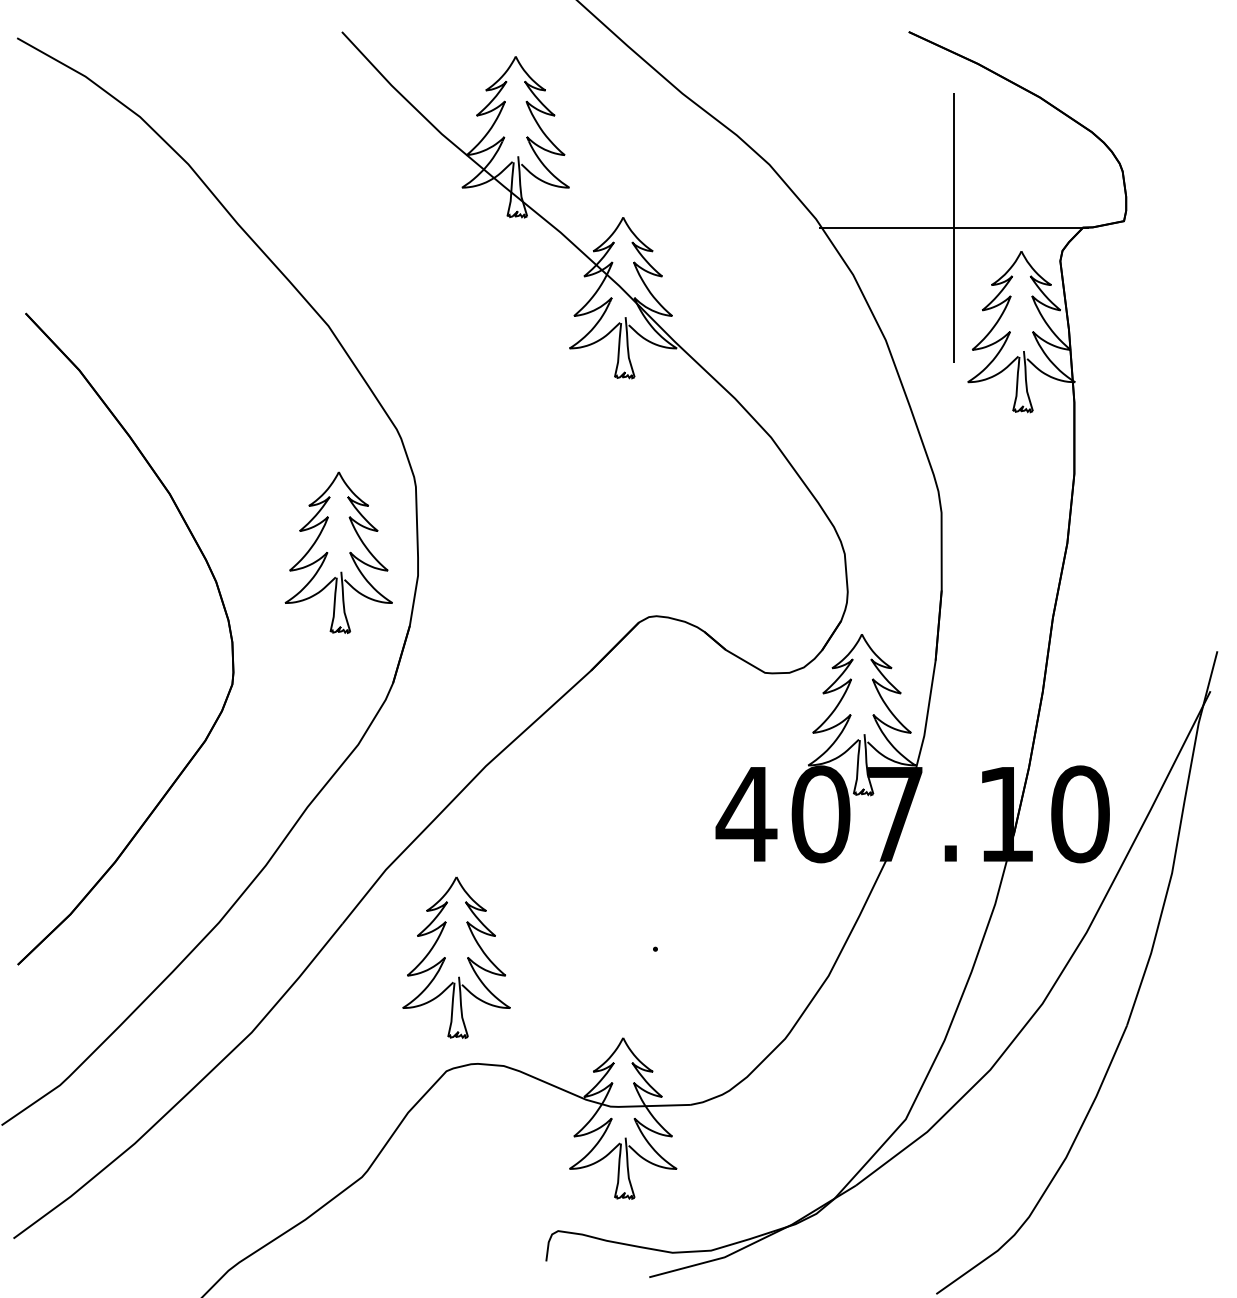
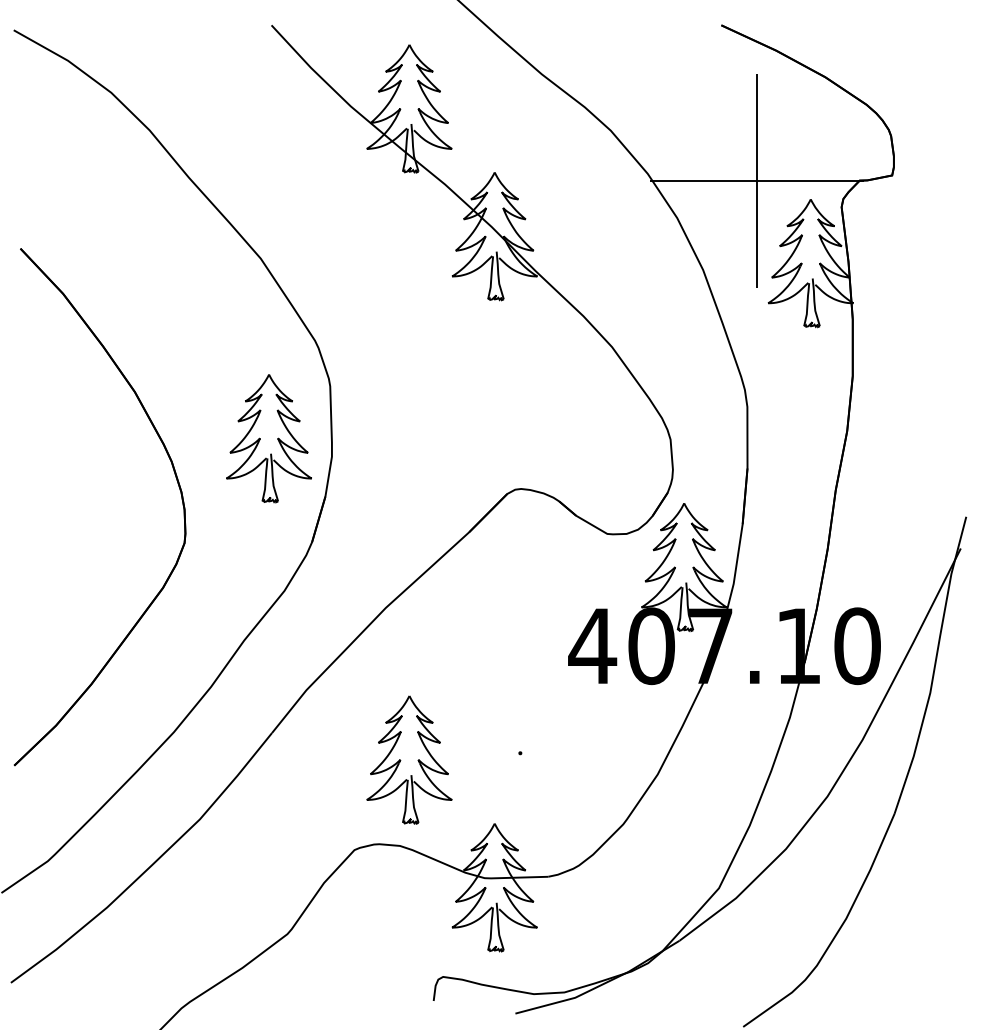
part: (456, 957) -> (409, 759), moved

